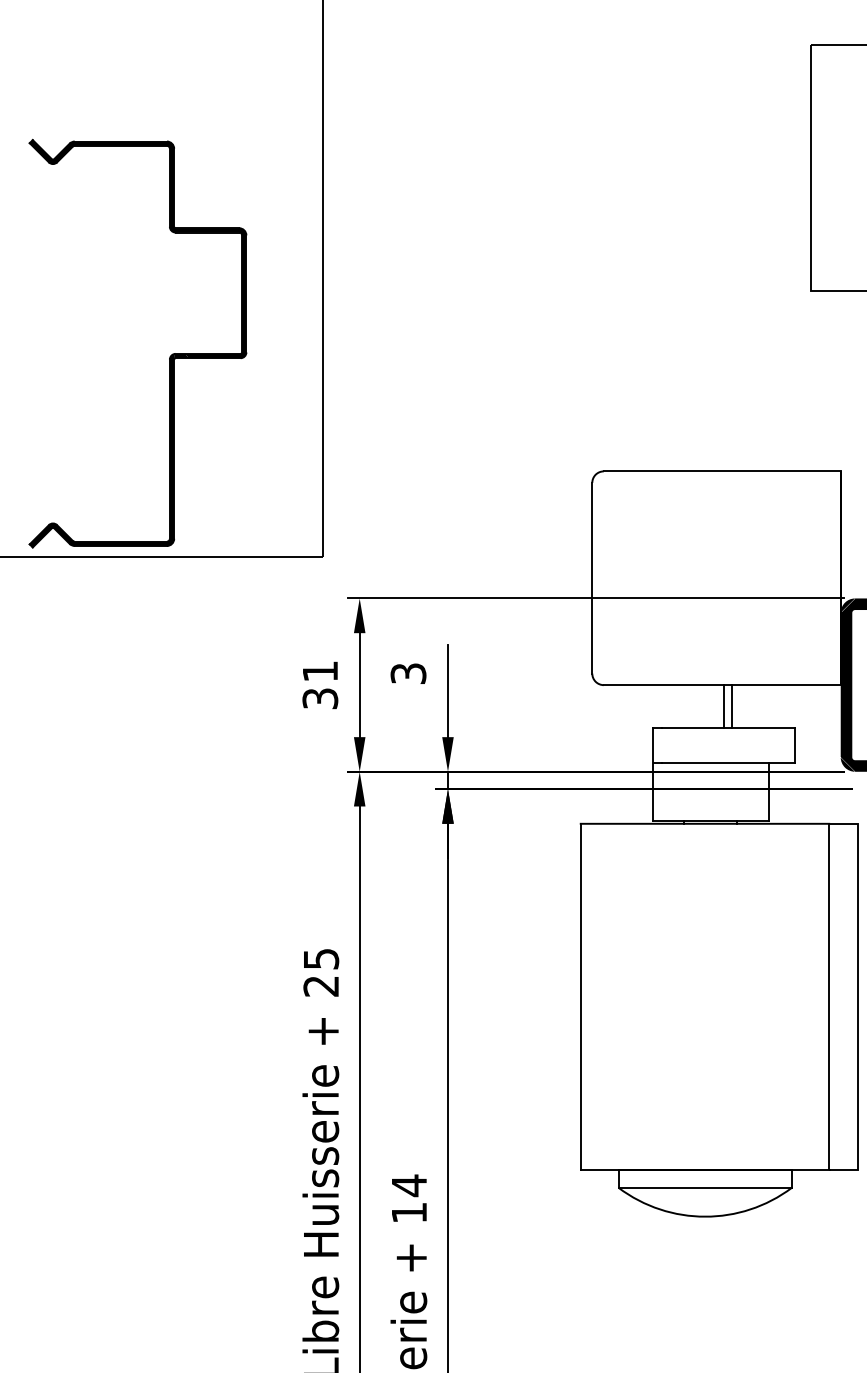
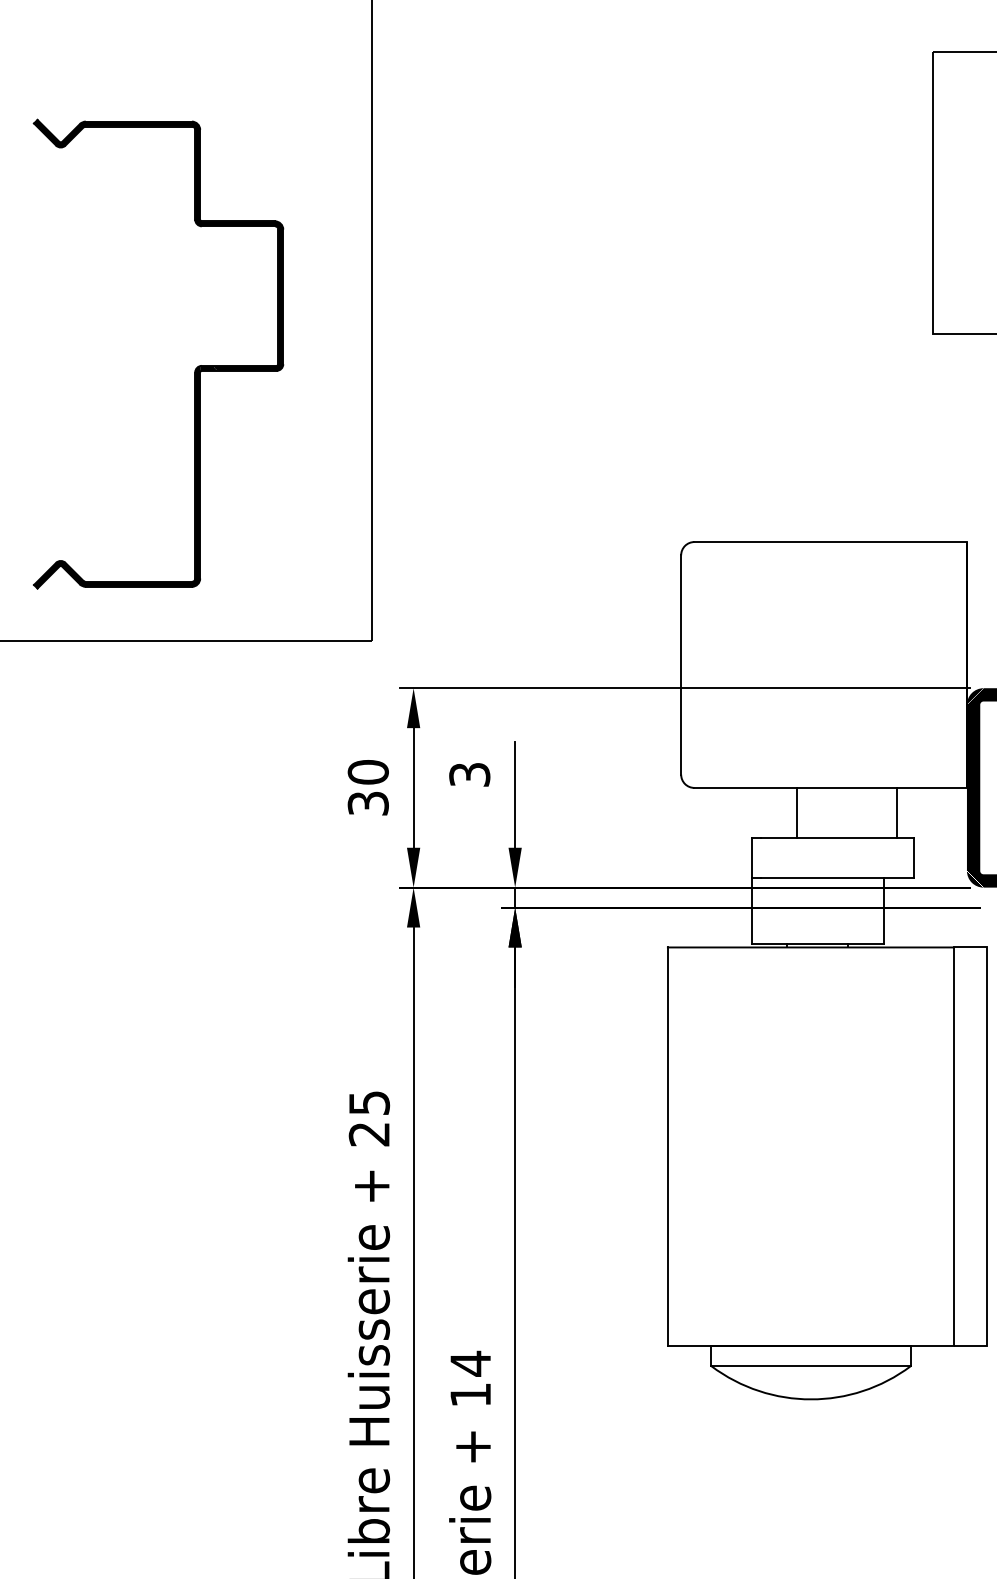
part: (169, 357) -> (194, 370), moved
text: (319, 671) -> (367, 772), 31 -> 30
line: (723, 706) -> (797, 812), moved
line: (732, 706) -> (897, 812), moved

